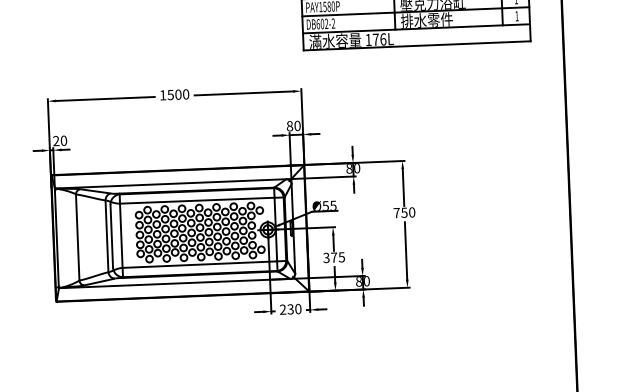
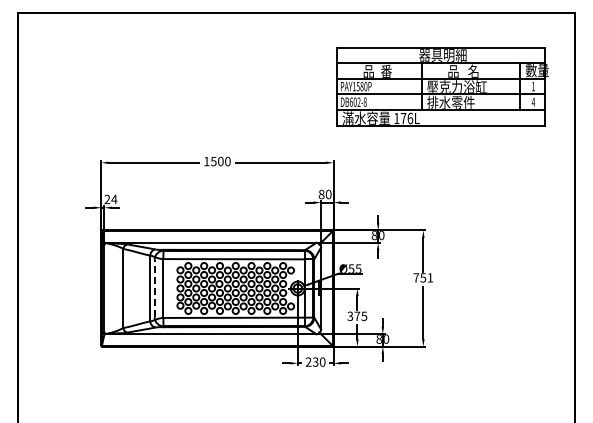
text: (516, 15) -> (533, 101), 1 -> 4
text: (332, 22) -> (364, 101), DB602-2 -> DB602-8
text: (64, 140) -> (114, 199), 20 -> 24
text: (412, 212) -> (430, 277), 750 -> 751
line: (111, 236) -> (154, 288), solid -> dashed

